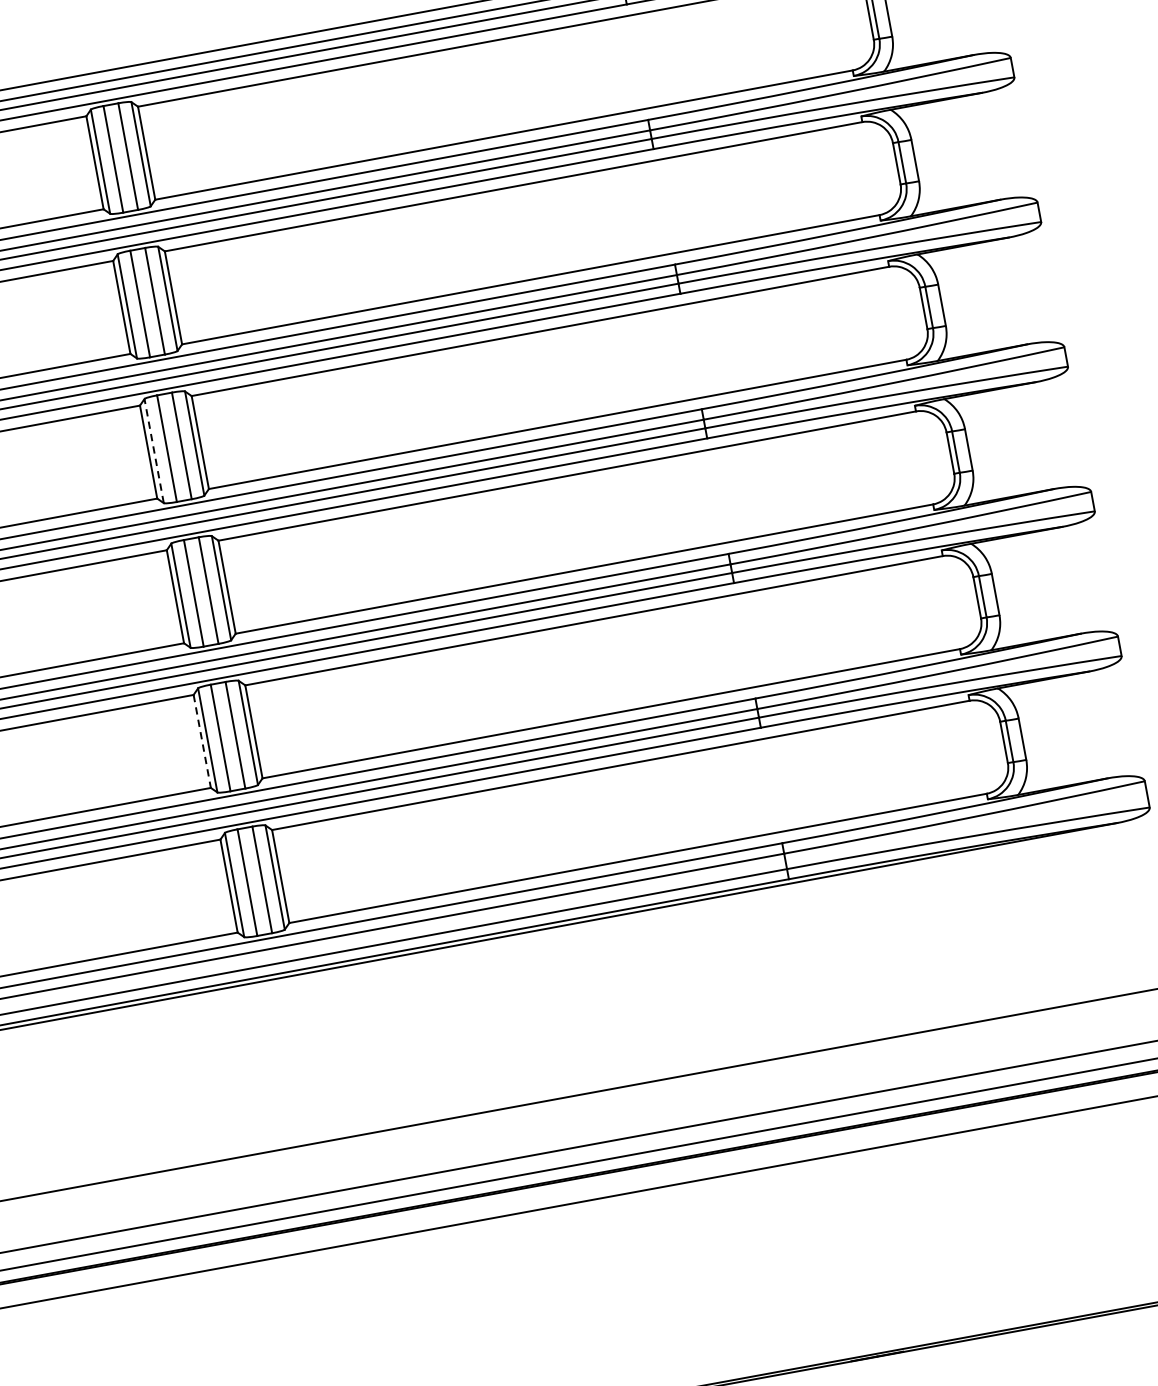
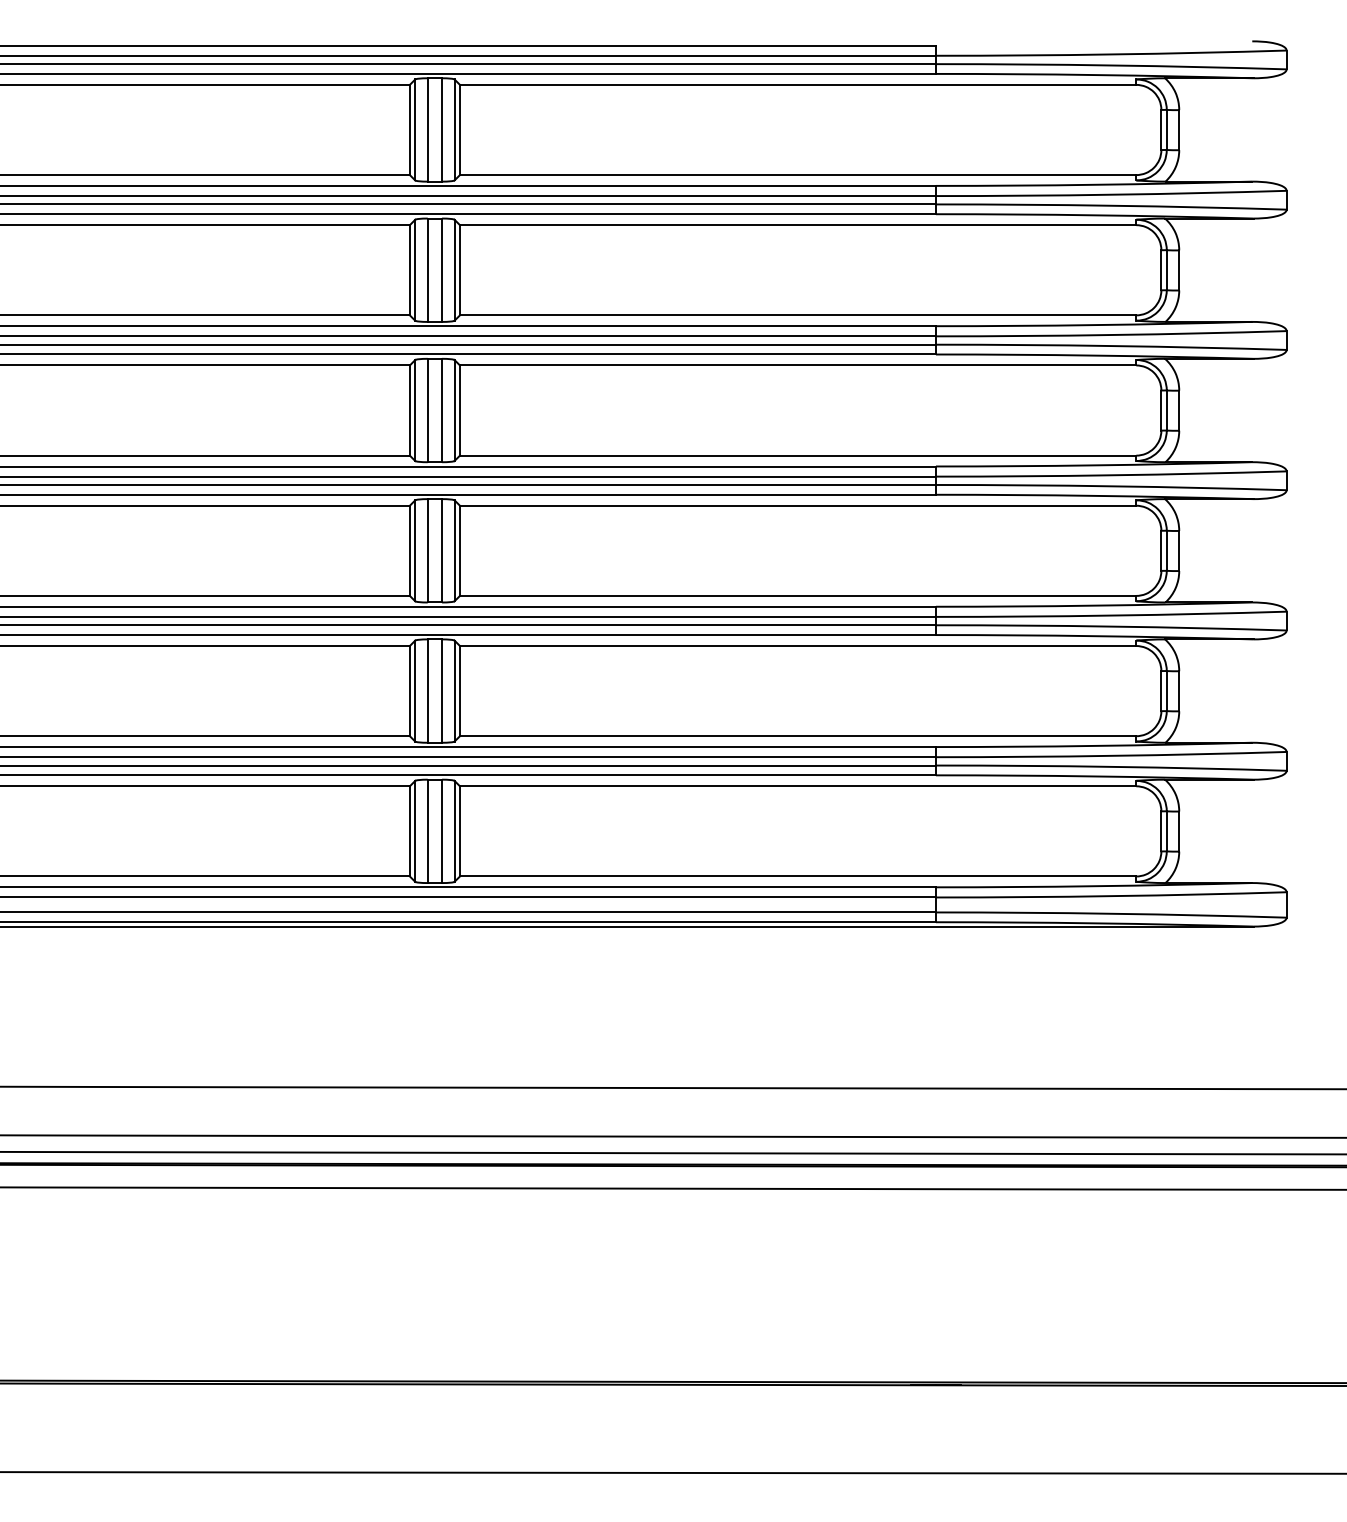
line: (154, 450) -> (415, 410), dashed -> solid
line: (201, 741) -> (409, 691), dashed -> solid

